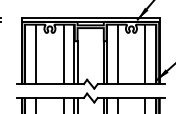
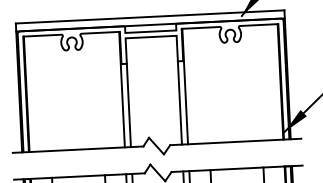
line: (36, 54) -> (48, 93), removed
line: (63, 54) -> (100, 90), removed
line: (117, 54) -> (205, 85), removed
line: (145, 54) -> (260, 83), removed

